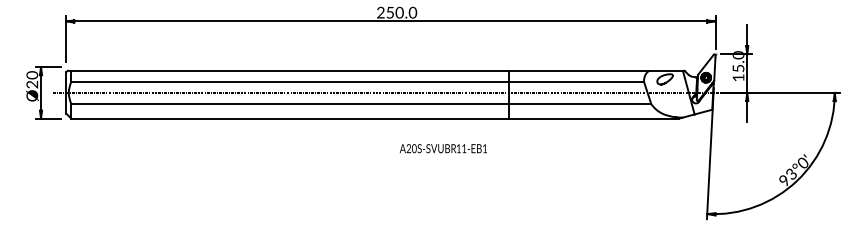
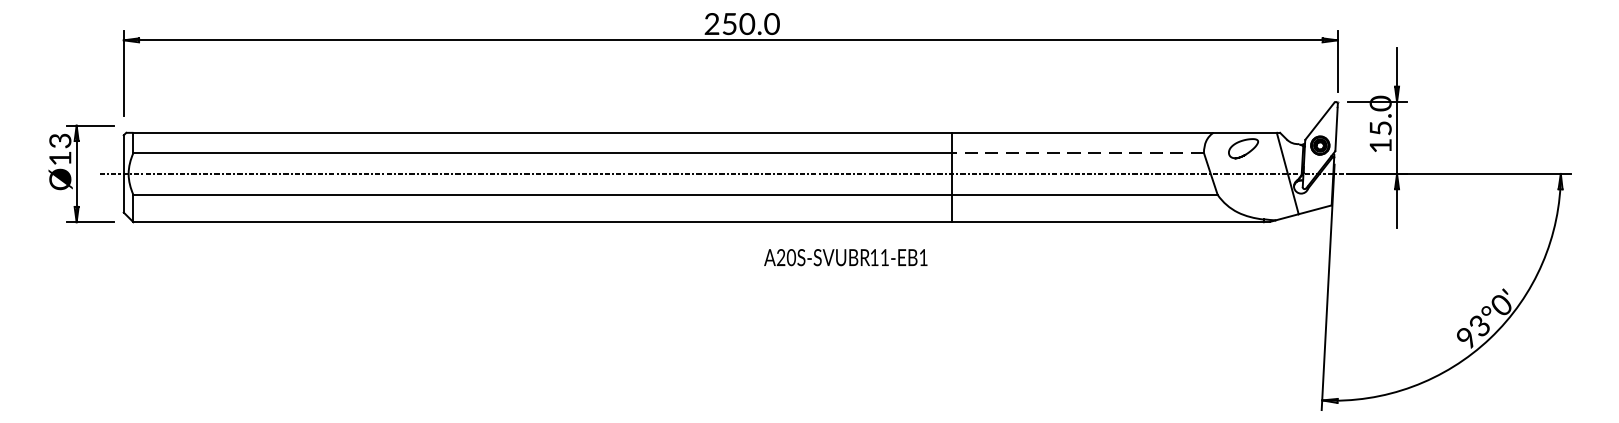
text: (31, 79) -> (58, 148), Ø20 -> Ø13
line: (575, 81) -> (1075, 152), solid -> dashed
text: (443, 148) -> (845, 257), moved

